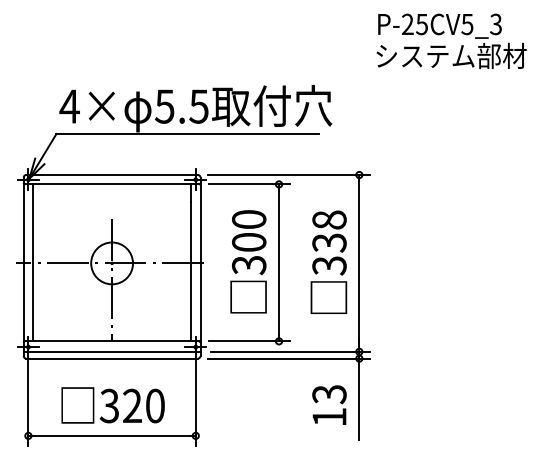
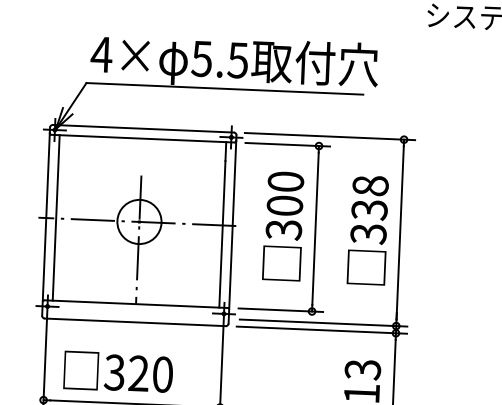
line: (111, 351) -> (134, 314), removed
text: (112, 405) -> (117, 372), moved

